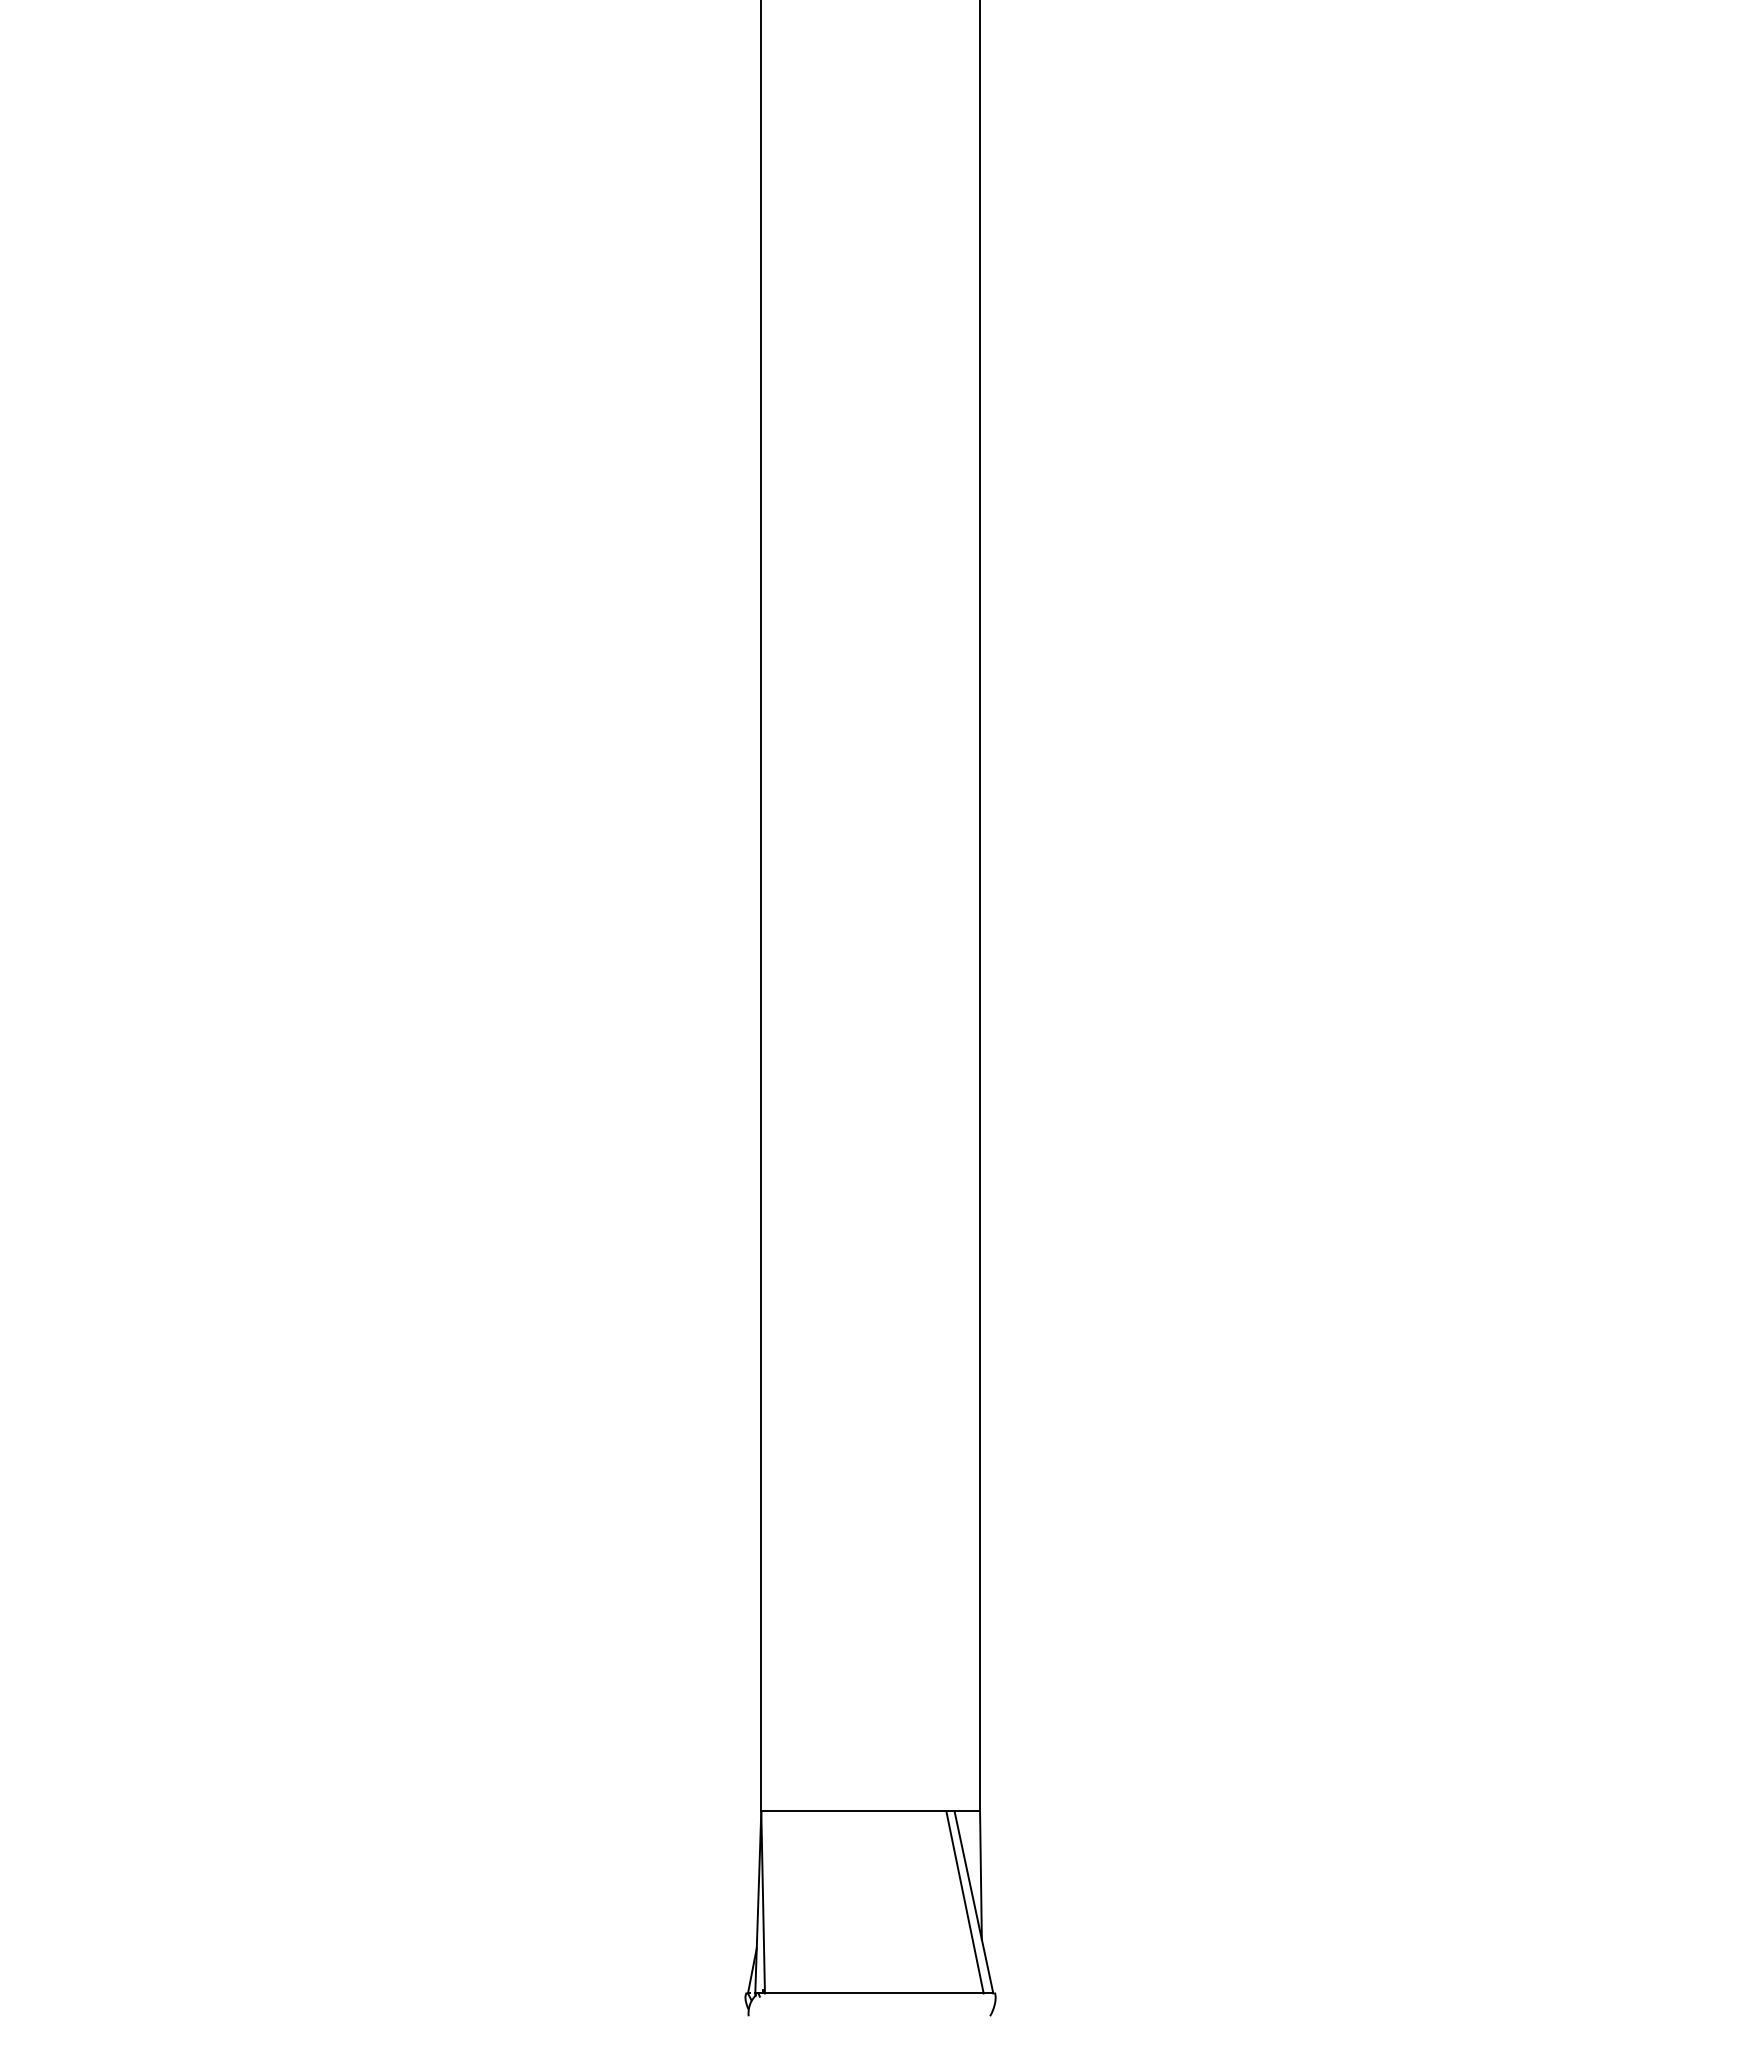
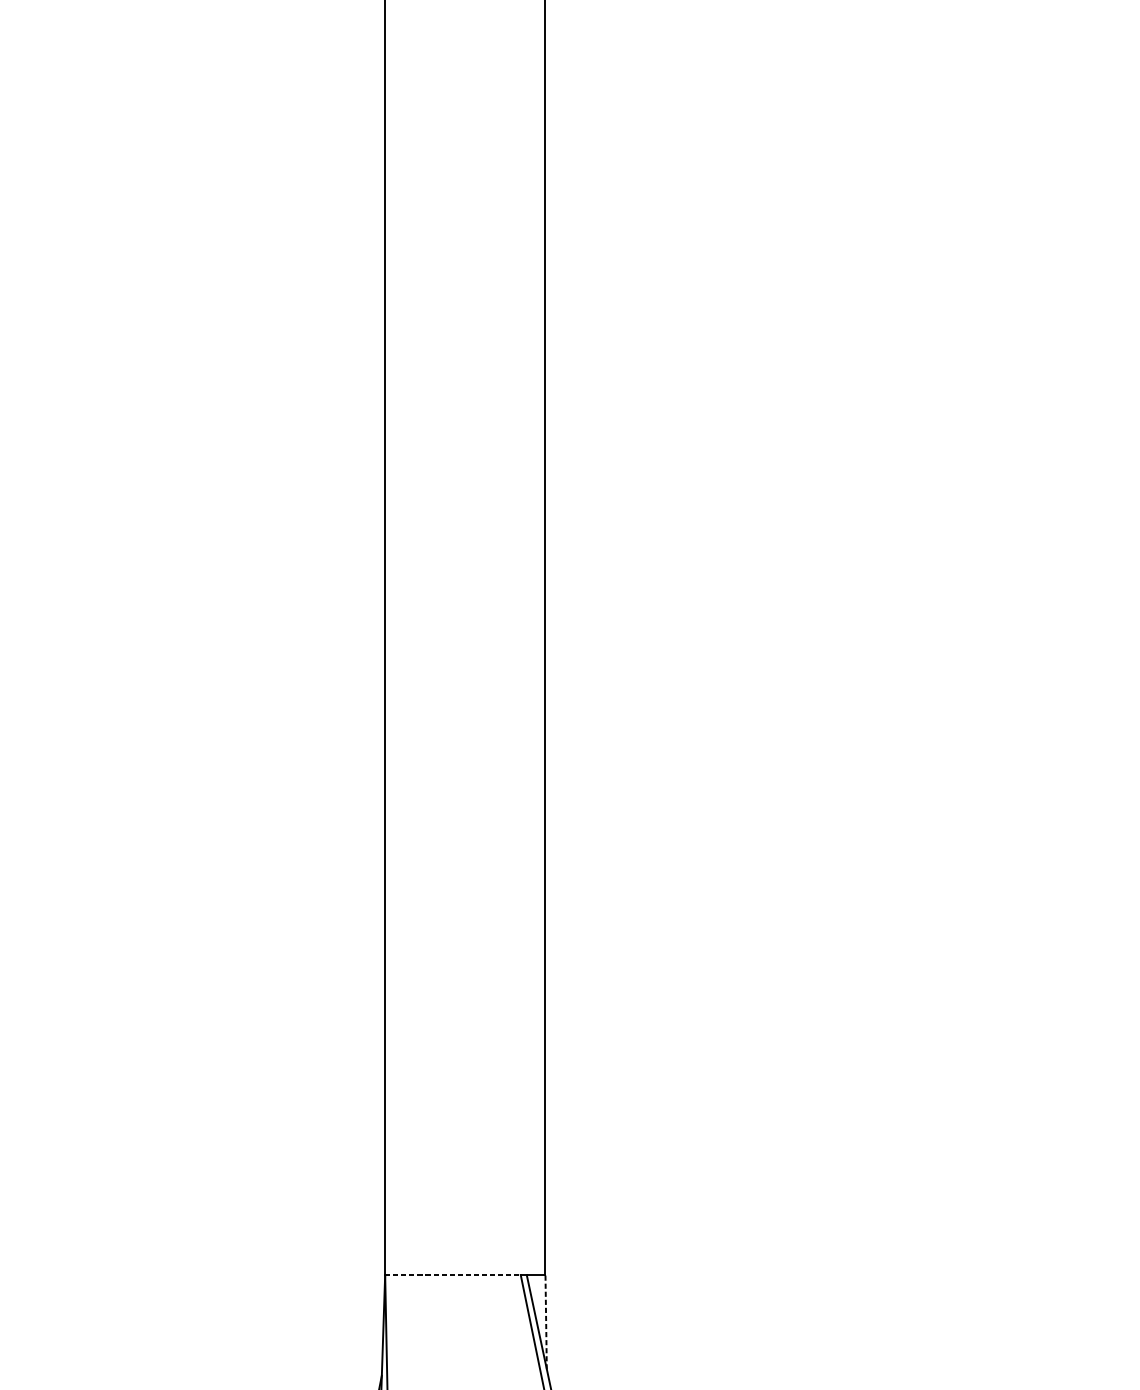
line: (853, 1811) -> (452, 1275), solid -> dashed
line: (980, 1875) -> (545, 1322), solid -> dashed

